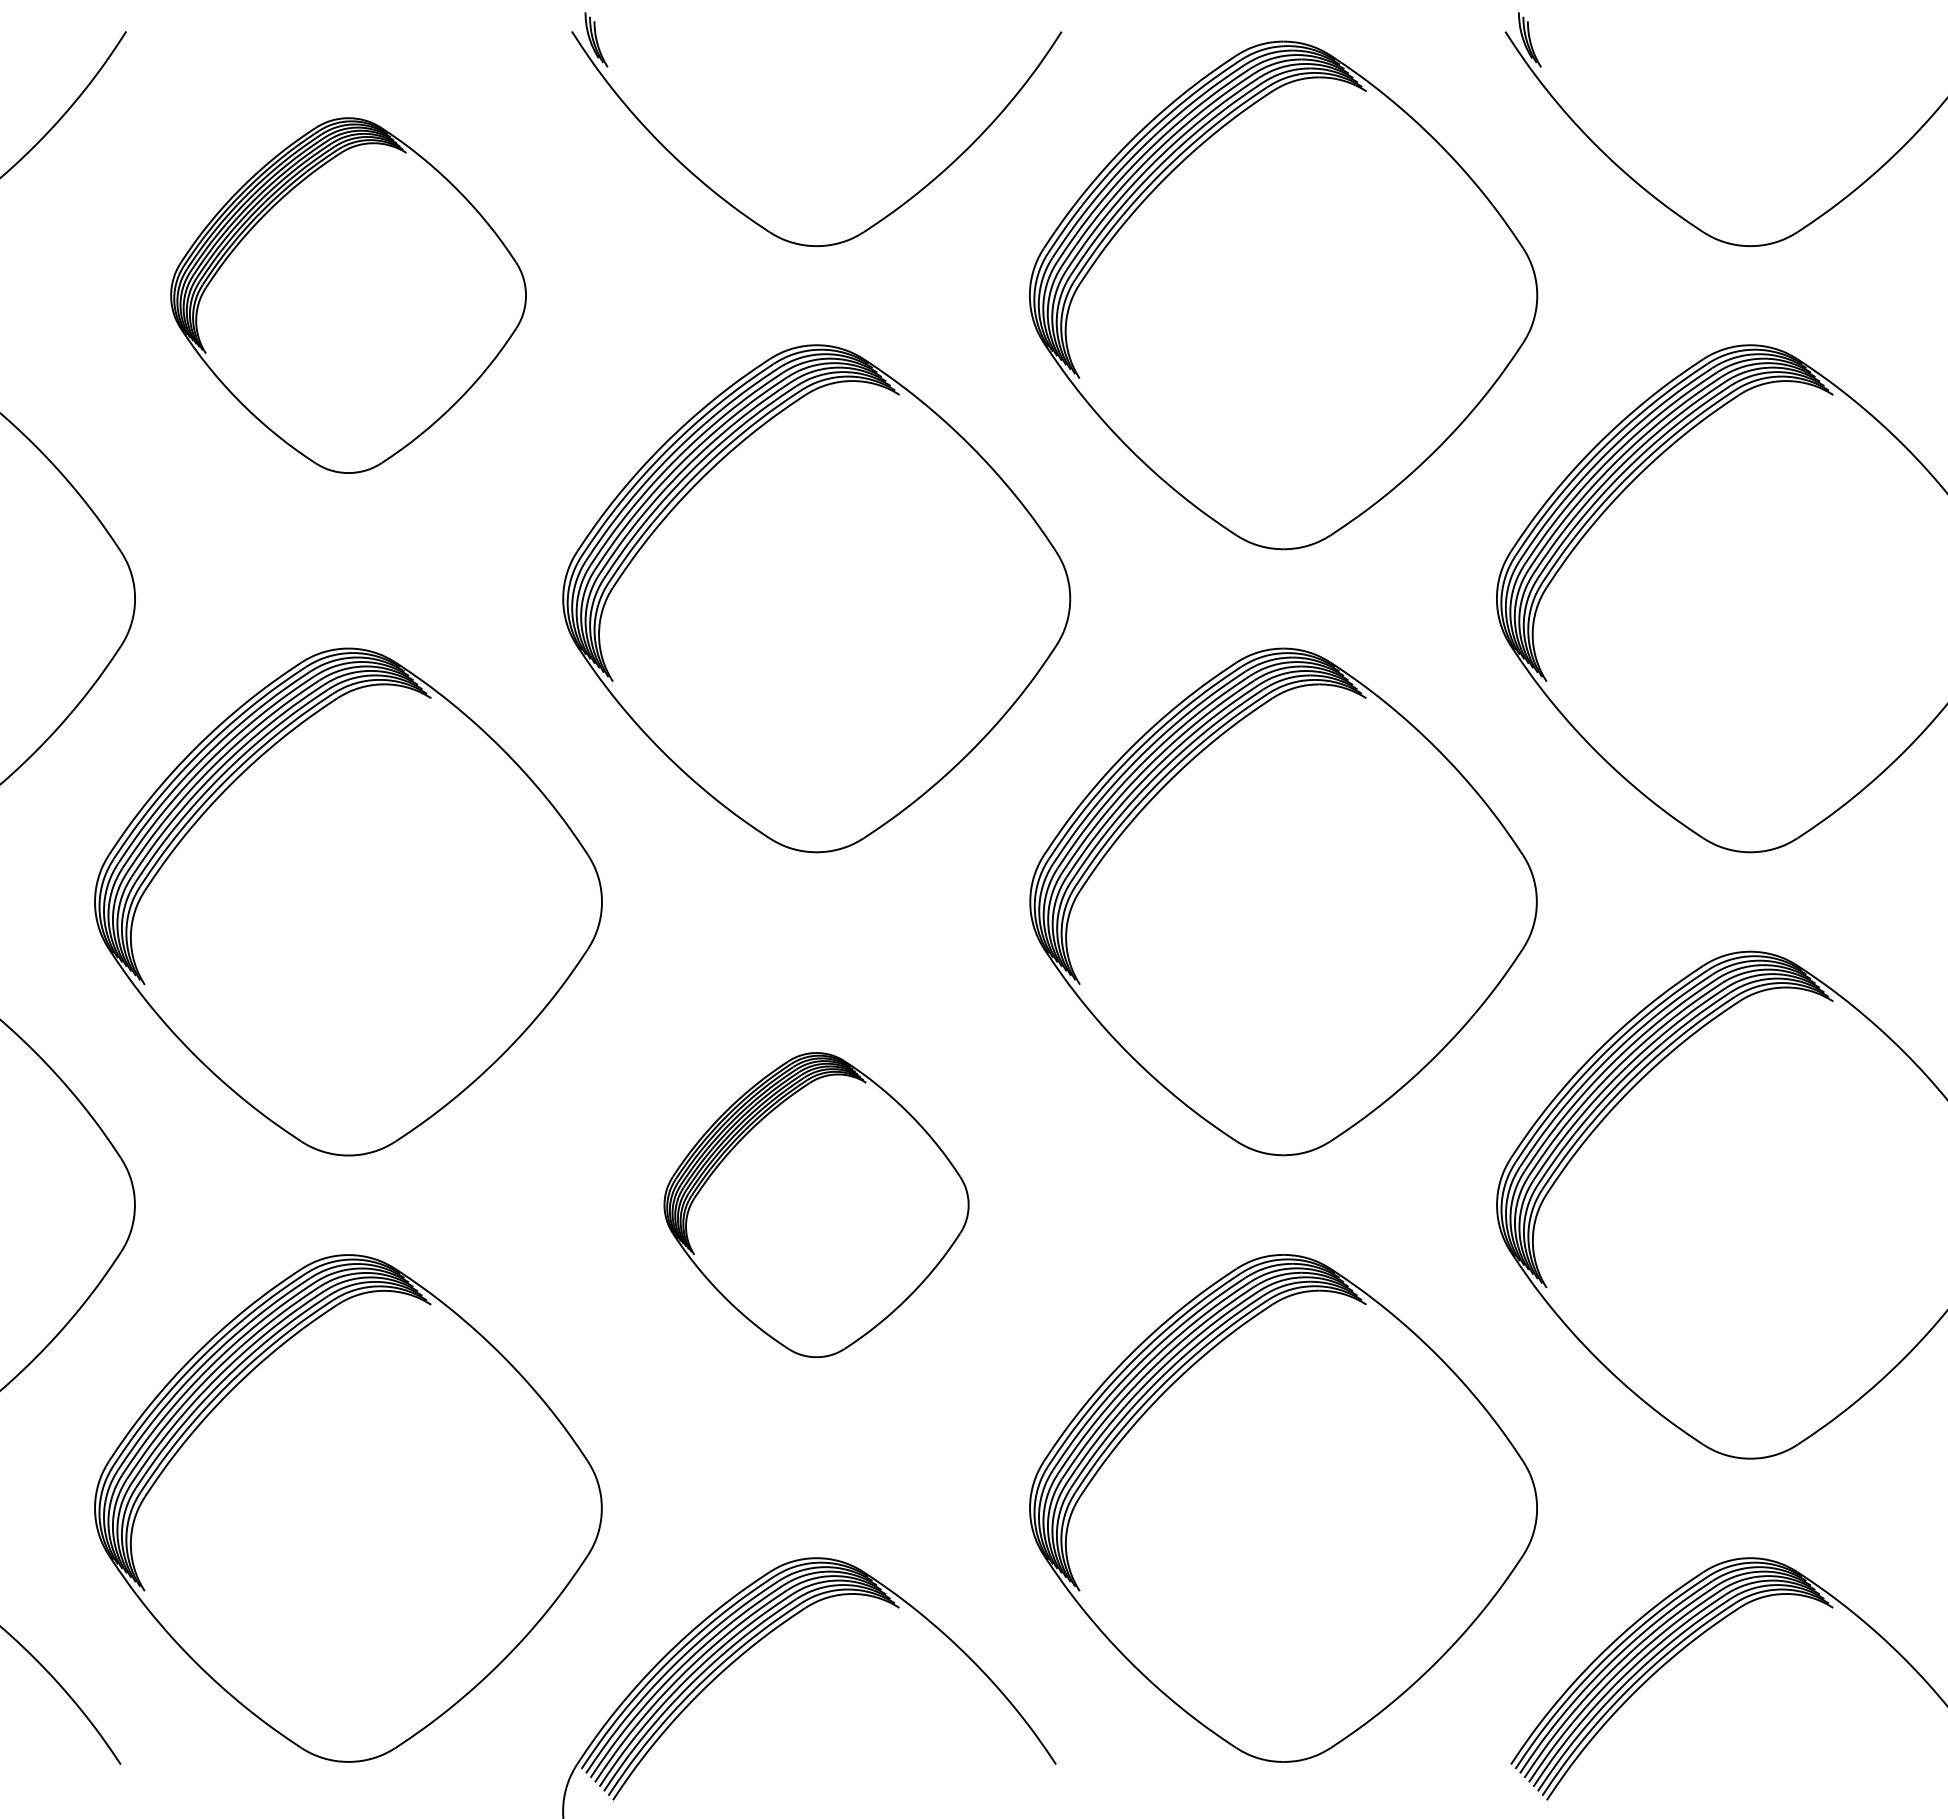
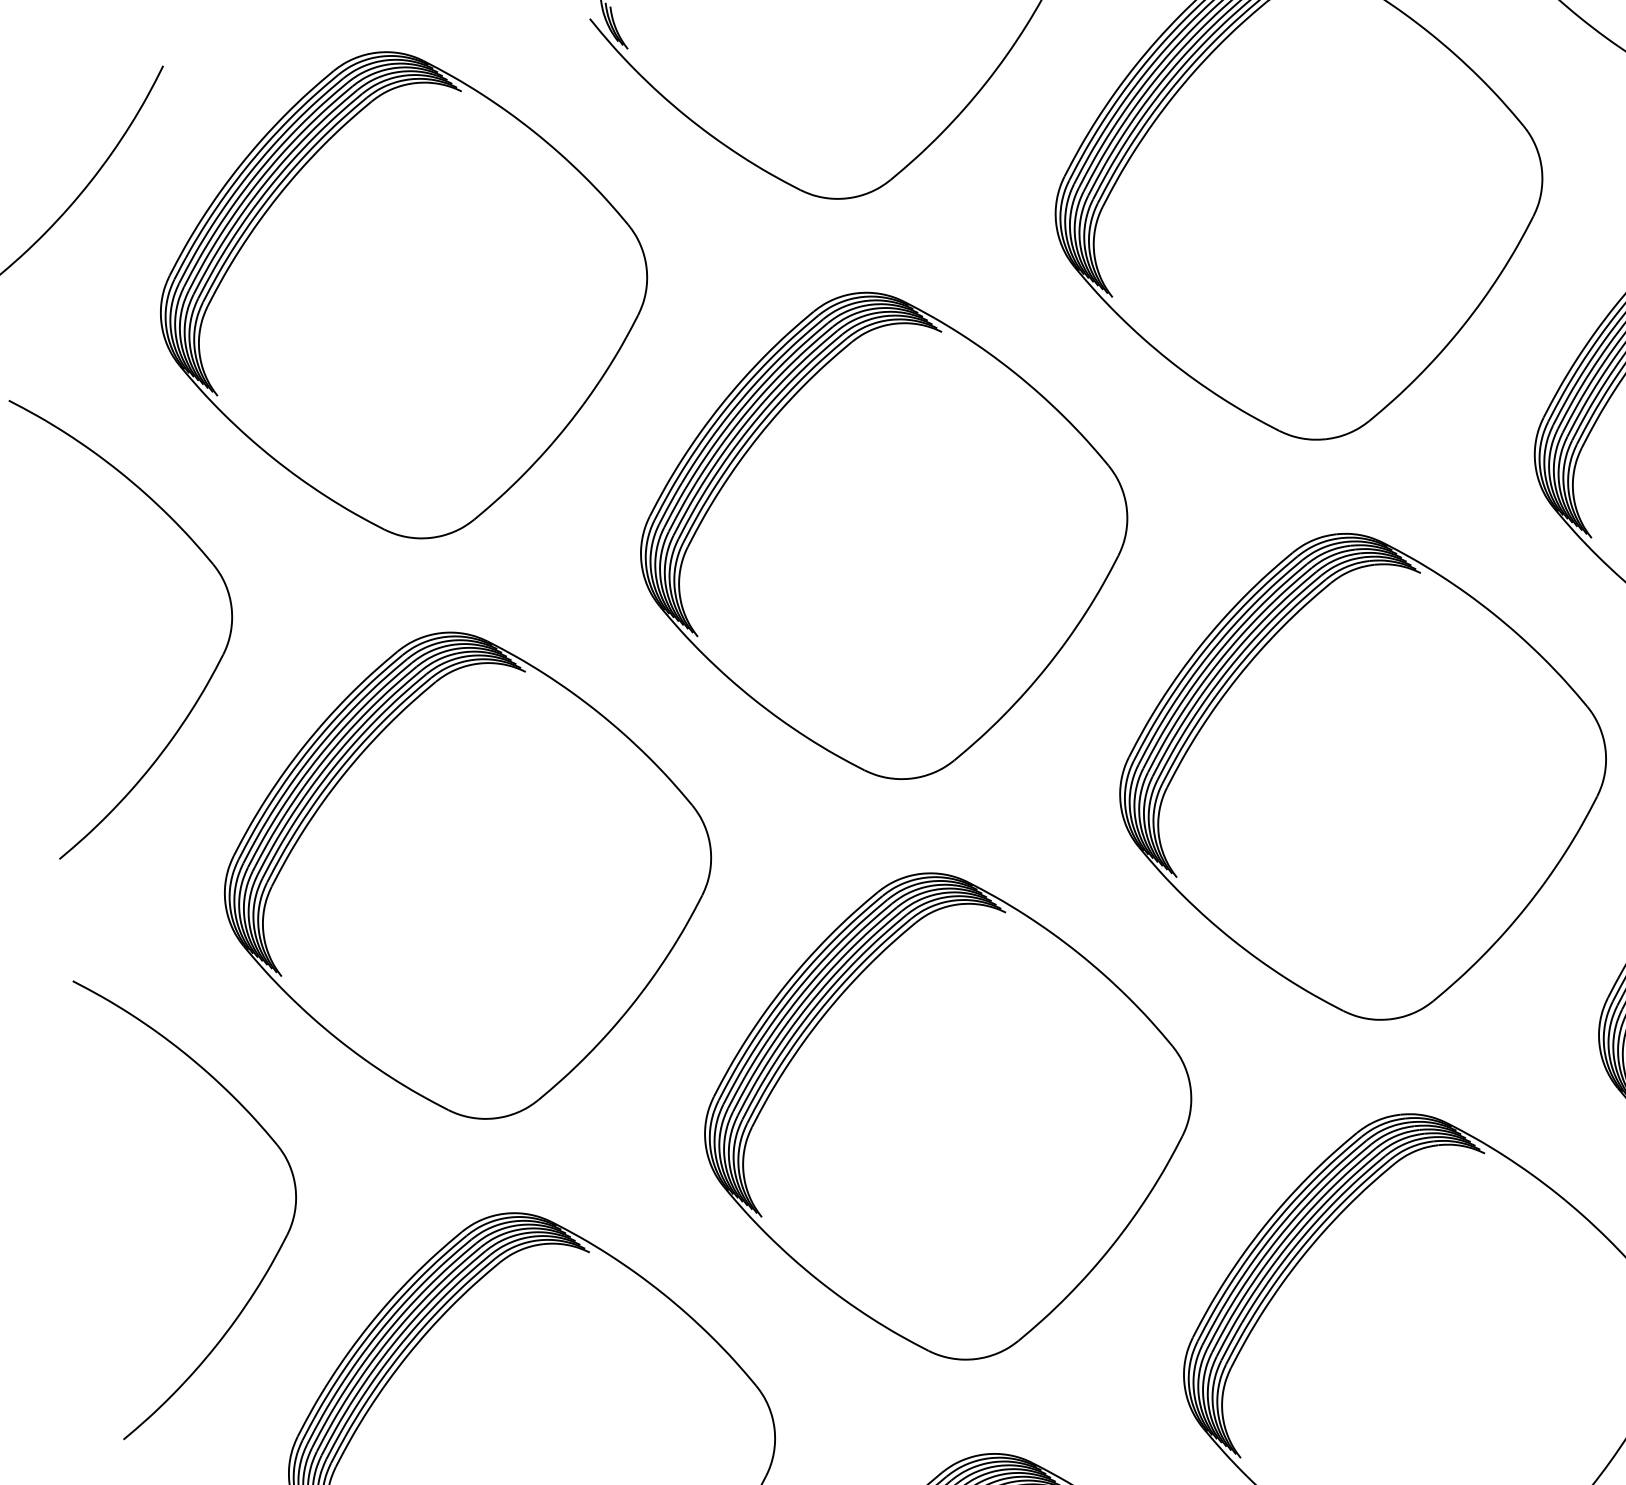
part: (348, 295) -> (403, 295), size x1.43
part: (816, 1204) -> (947, 1115), size x1.67

